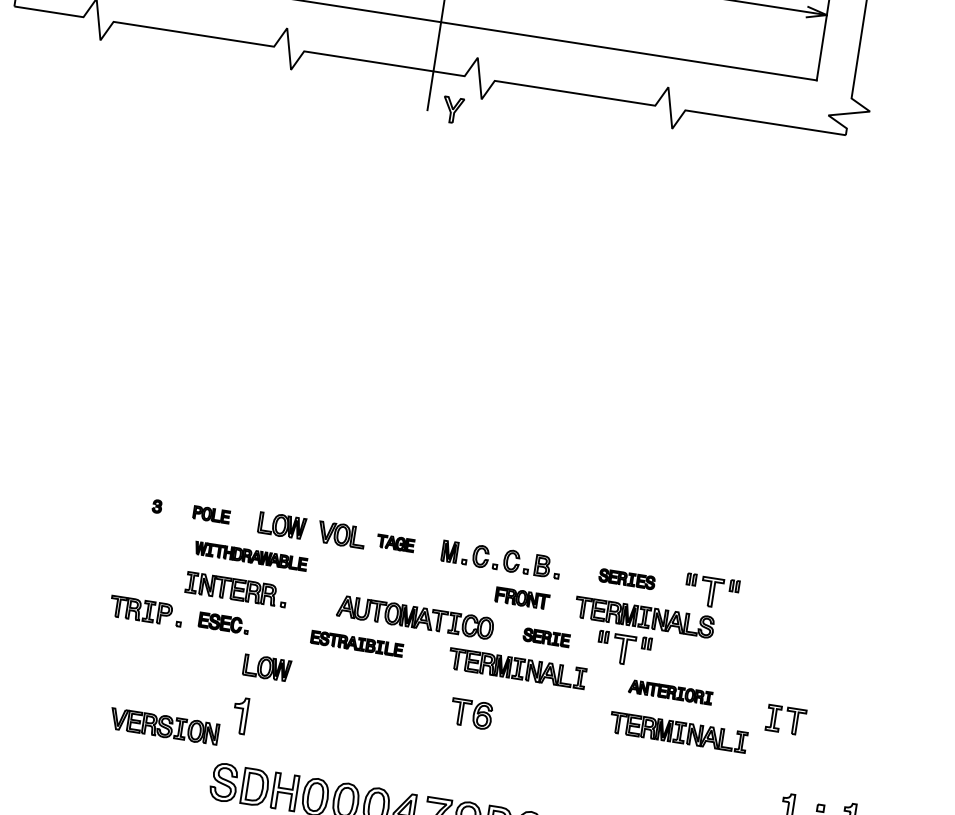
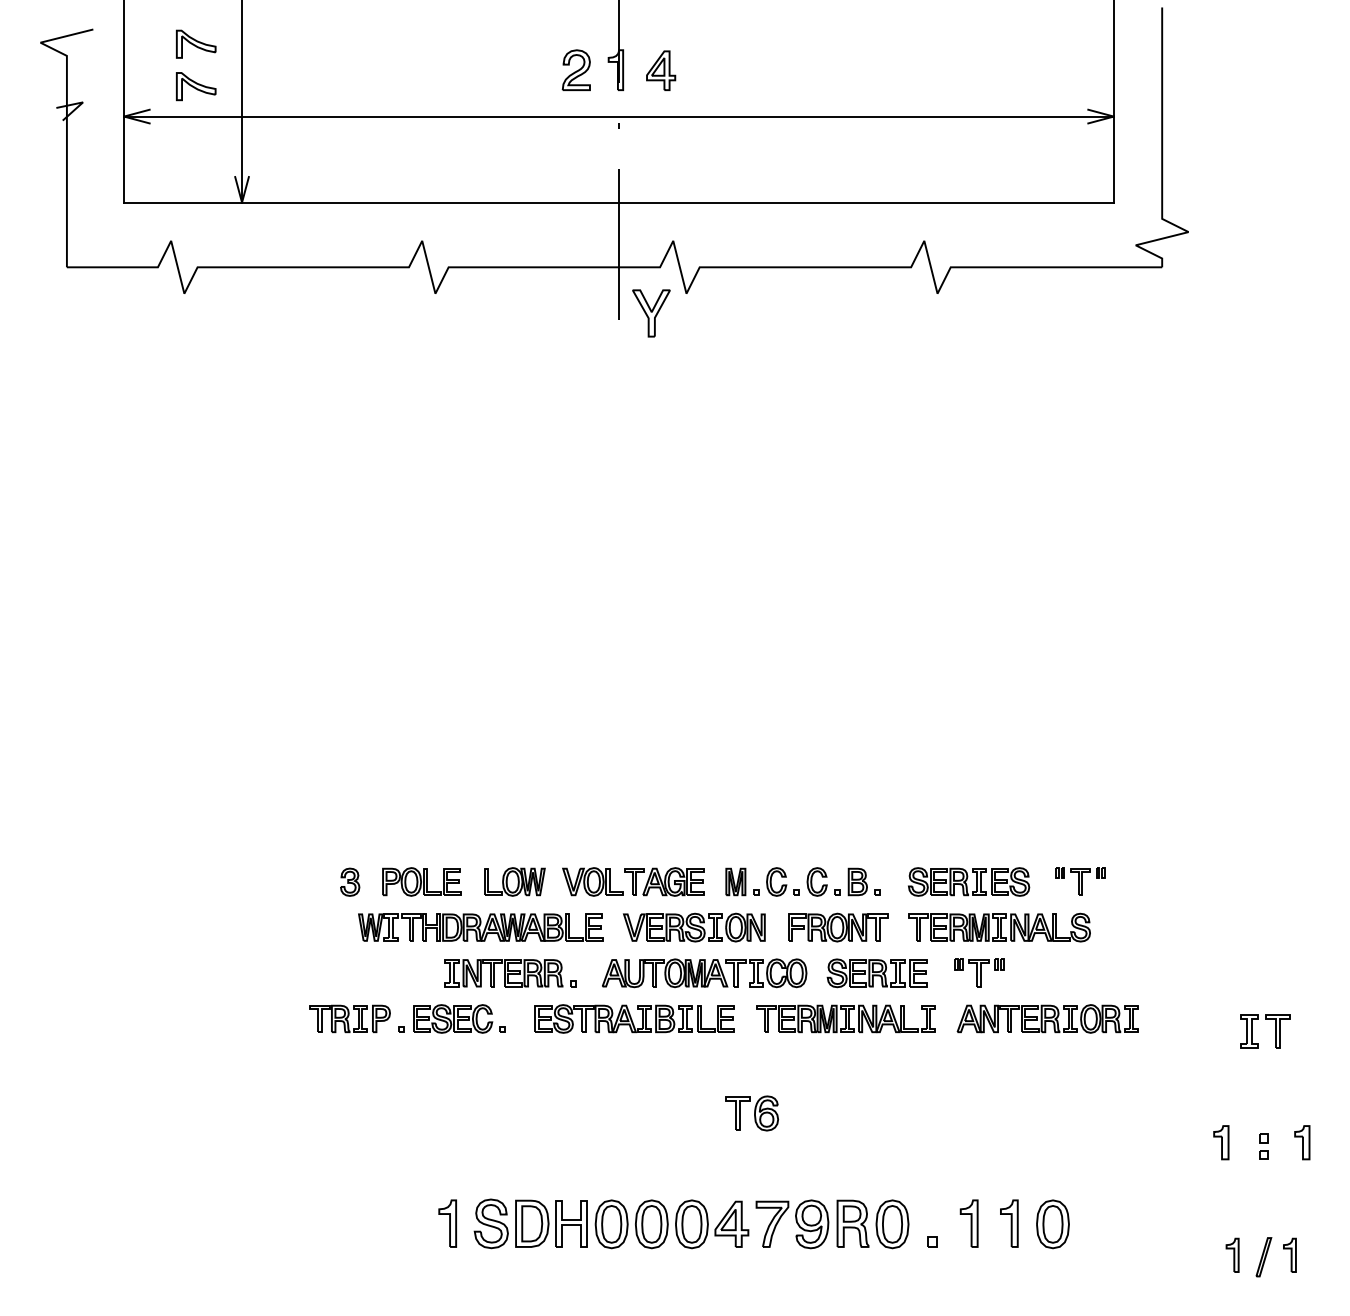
part: (452, 110) -> (651, 313), size x1.43
part: (157, 506) -> (350, 881), size x1.67
part: (211, 514) -> (421, 881), size x1.67
part: (395, 543) -> (664, 881), size x1.67
part: (250, 556) -> (480, 927), size x1.67
part: (627, 578) -> (969, 881), size x1.67
part: (236, 589) -> (510, 973), moved
part: (711, 591) -> (1080, 881), size x0.71
part: (522, 598) -> (838, 927), size x1.43
part: (224, 622) -> (459, 1018), size x1.43
part: (546, 637) -> (876, 973), size x1.67
part: (356, 643) -> (634, 1018), size x1.67
part: (624, 649) -> (979, 972), size x0.71
part: (266, 667) -> (523, 1067), removed
part: (670, 692) -> (1047, 1018), size x1.67
part: (471, 714) -> (752, 1113), moved
part: (240, 715) -> (447, 1223), moved
part: (793, 721) -> (1275, 1031), moved
part: (164, 726) -> (694, 927), moved
part: (678, 732) -> (1065, 1068), removed

